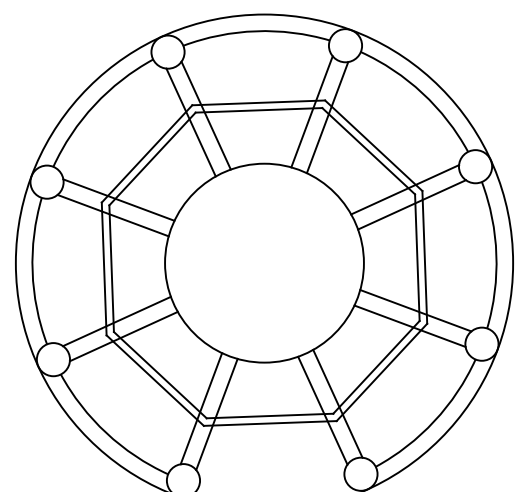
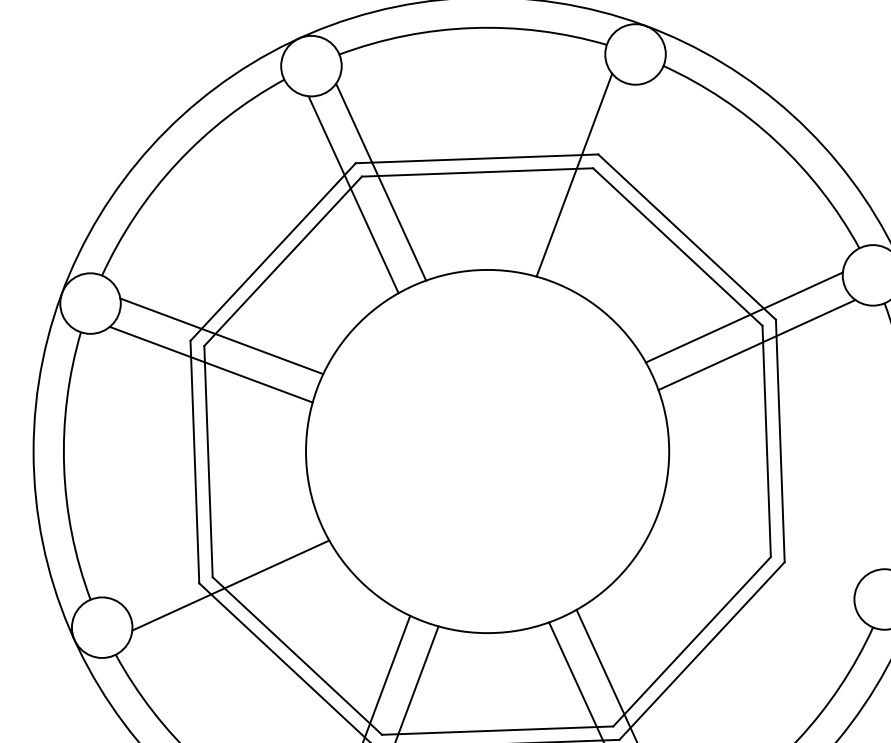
line: (327, 117) -> (602, 185), removed
line: (415, 310) -> (763, 537), removed
line: (116, 321) -> (217, 558), removed
line: (409, 325) -> (752, 565), removed

